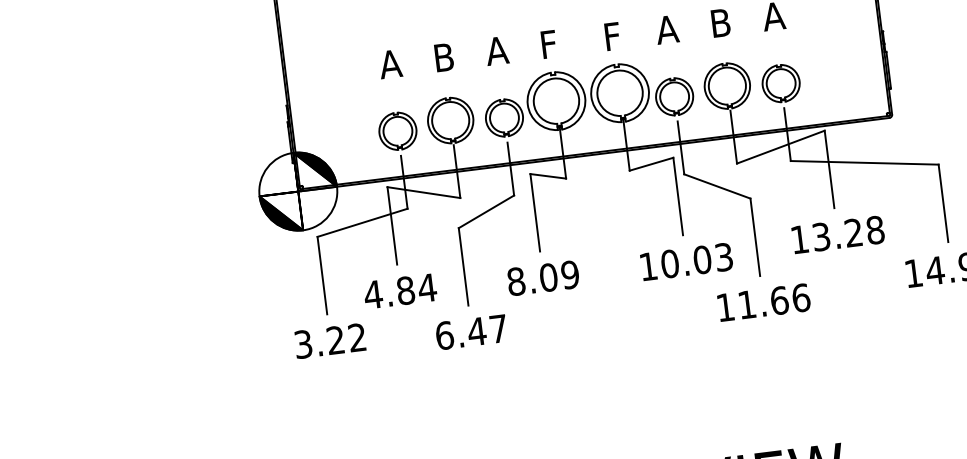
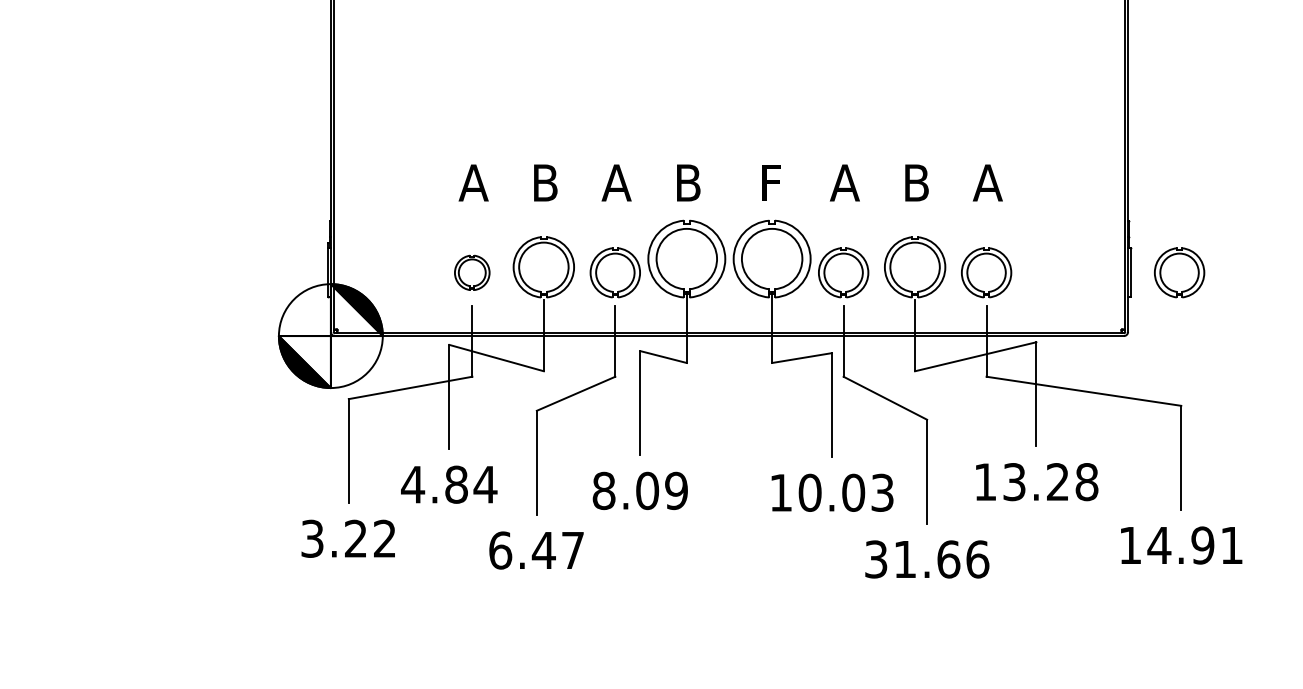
text: (550, 43) -> (688, 182), F -> B
part: (924, 65) -> (1179, 272), added
part: (397, 131) -> (471, 272), size x0.7
text: (725, 307) -> (876, 559), 11.66 -> 31.66

